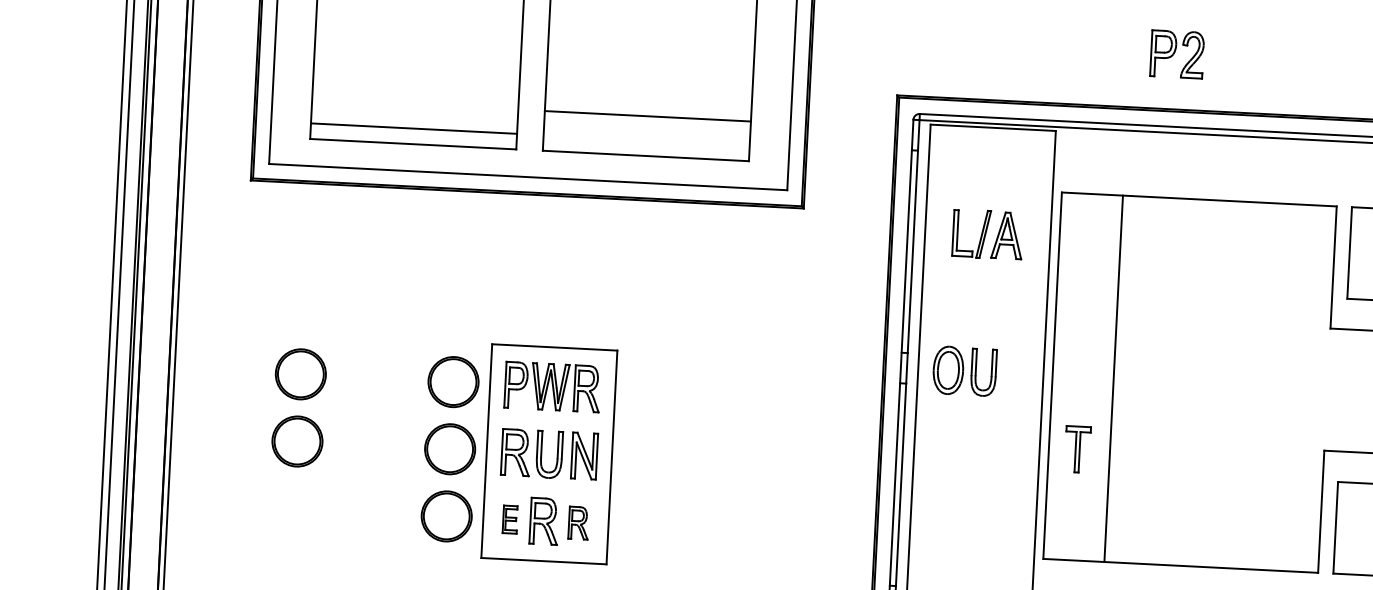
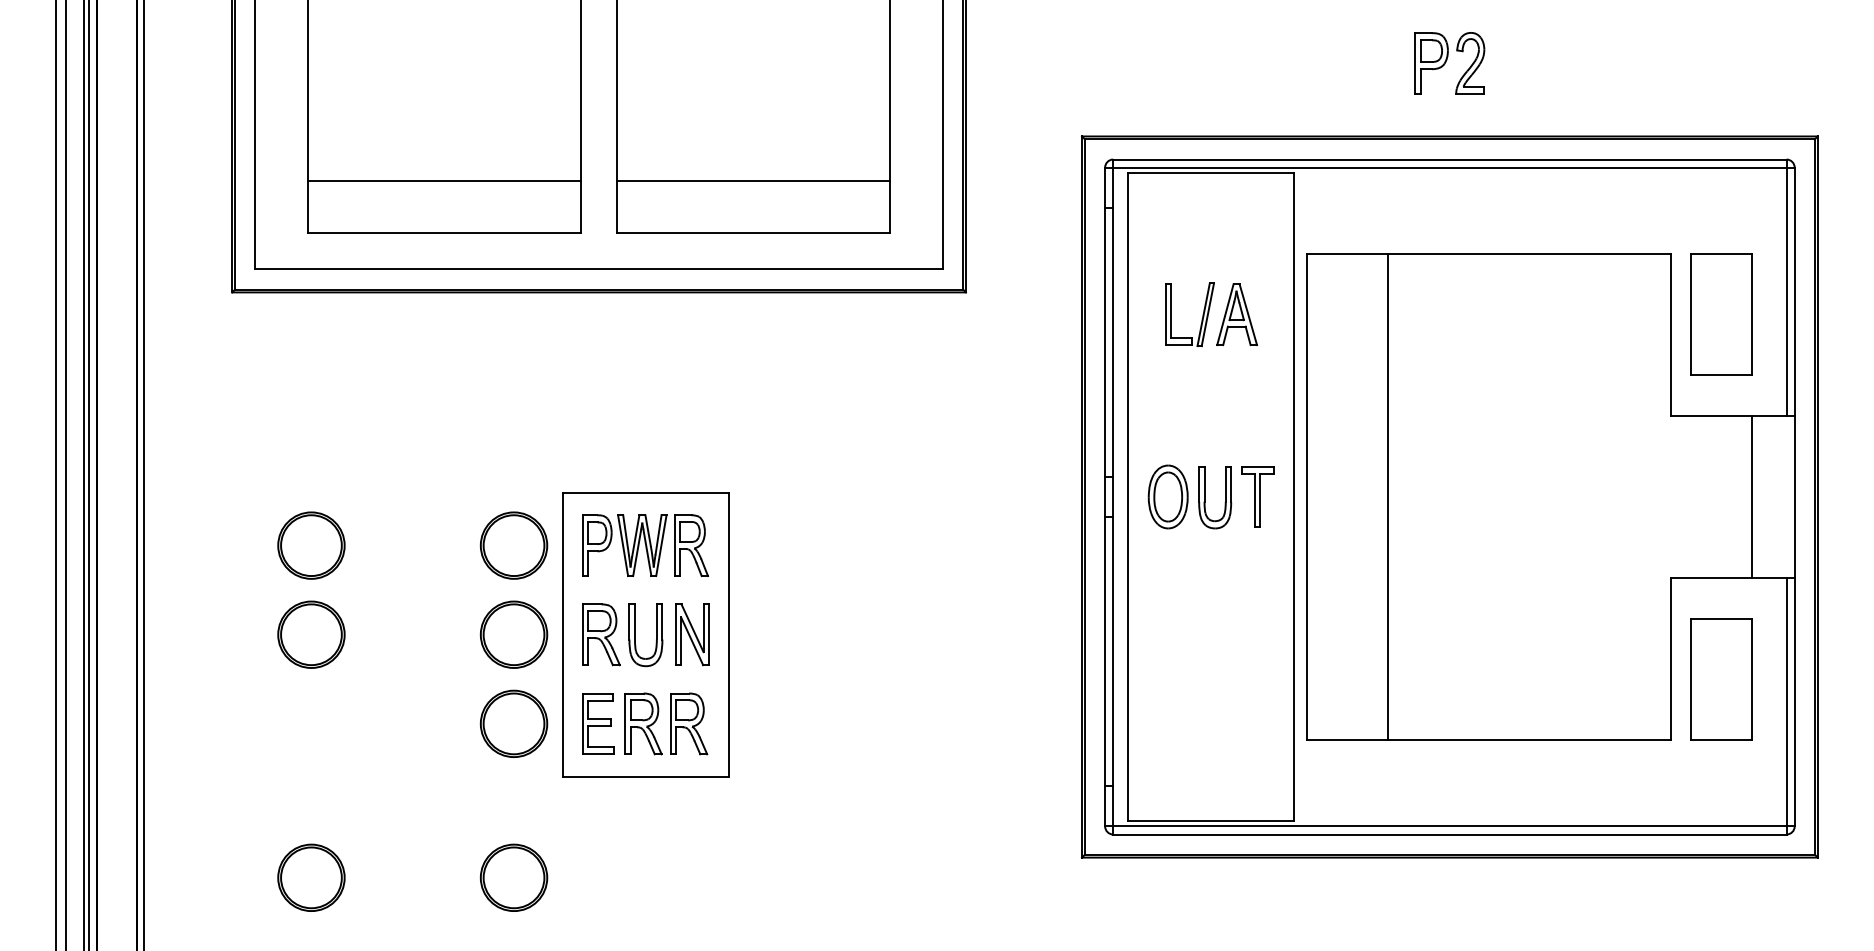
line: (413, 128) -> (444, 180), moved
part: (1077, 449) -> (1257, 496), moved
part: (510, 519) -> (598, 723), size x1.67
part: (578, 522) -> (689, 723), size x1.43

